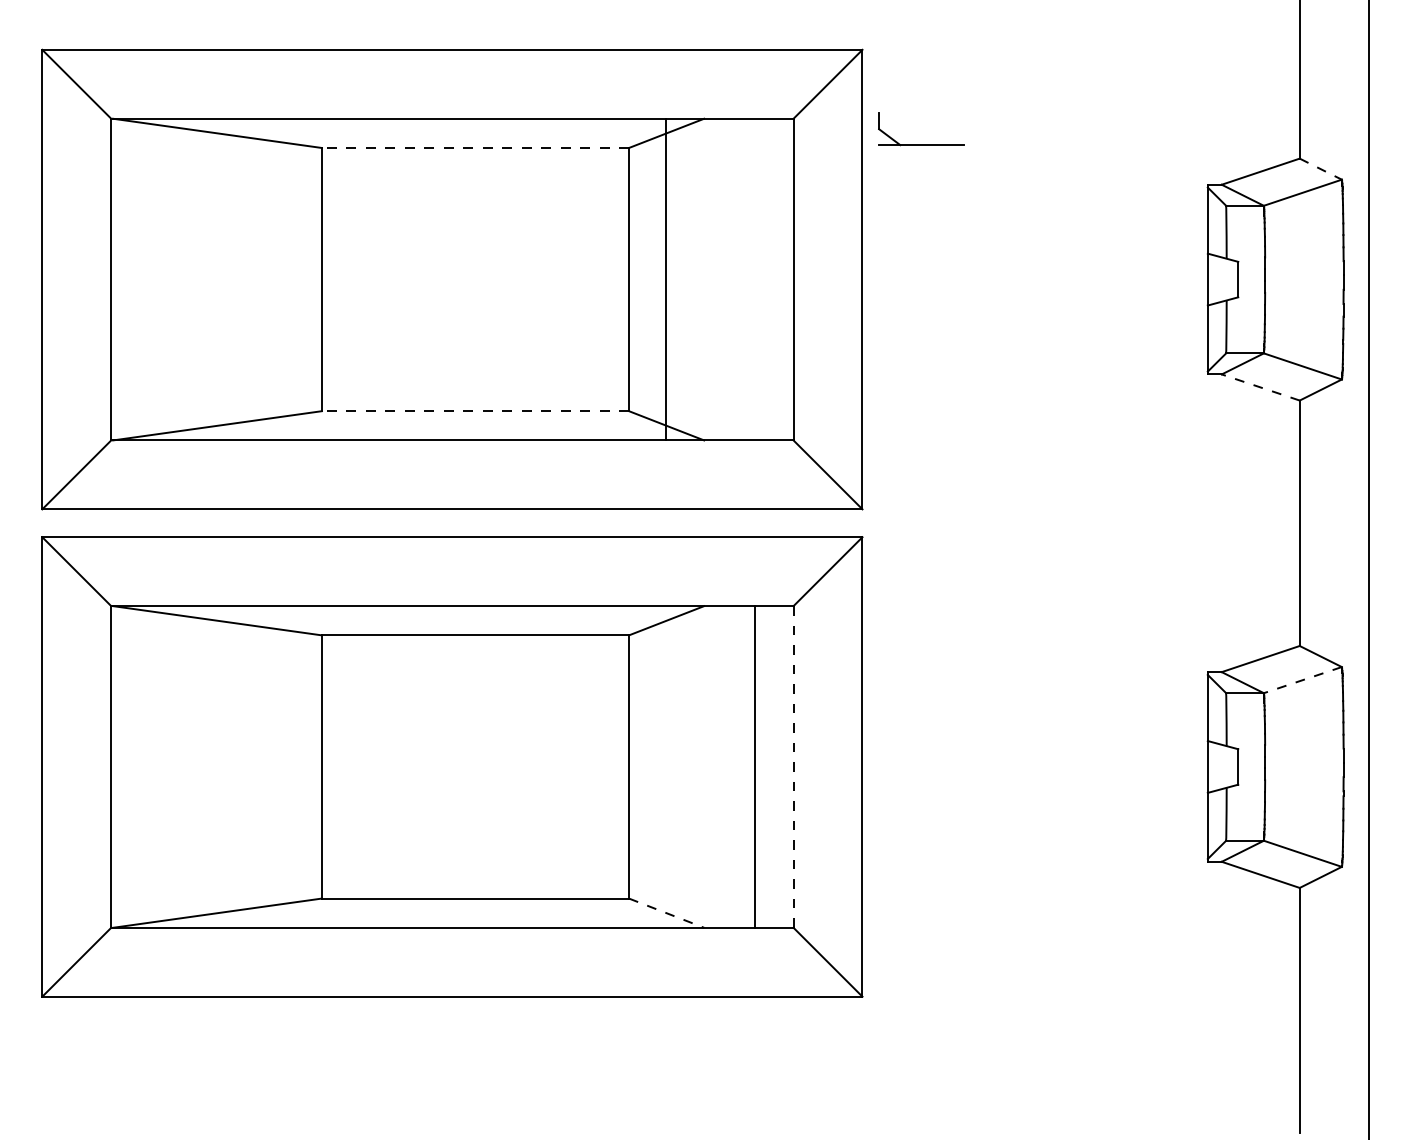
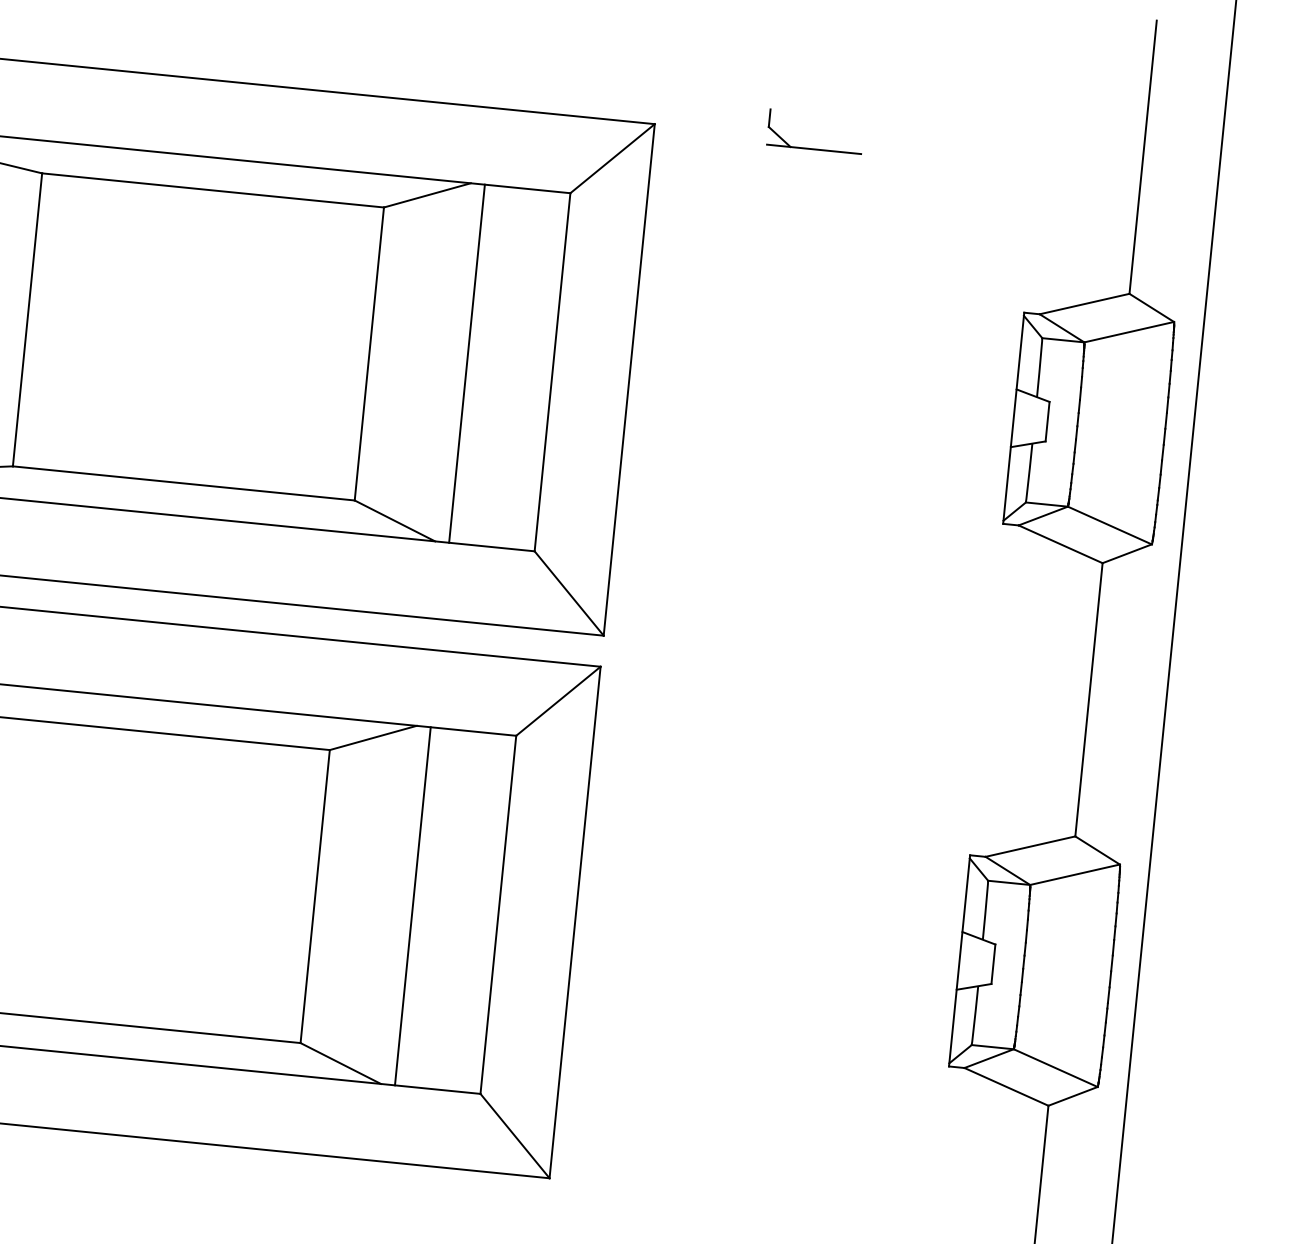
part: (921, 144) -> (814, 148), moved
line: (475, 148) -> (213, 190), dashed -> solid
line: (1320, 169) -> (1151, 308), dashed -> solid
line: (665, 279) -> (466, 363), moved
line: (1260, 387) -> (1060, 544), dashed -> solid
line: (475, 411) -> (183, 483), dashed -> solid
line: (1302, 680) -> (1074, 875), dashed -> solid
line: (754, 766) -> (412, 905), moved
line: (793, 766) -> (498, 914), dashed -> solid
line: (667, 913) -> (341, 1063), dashed -> solid

